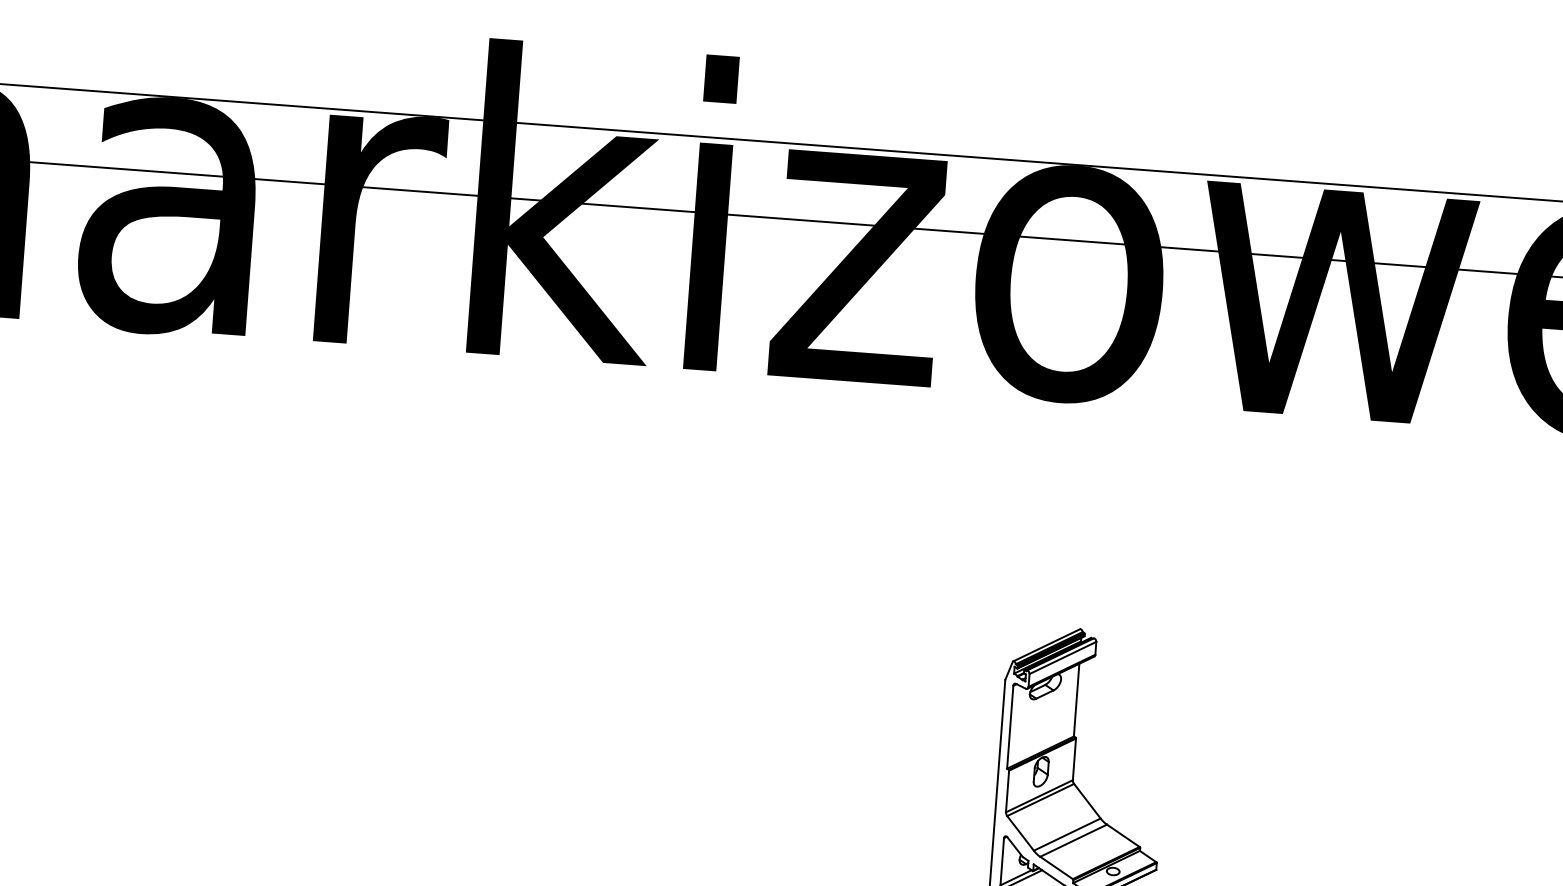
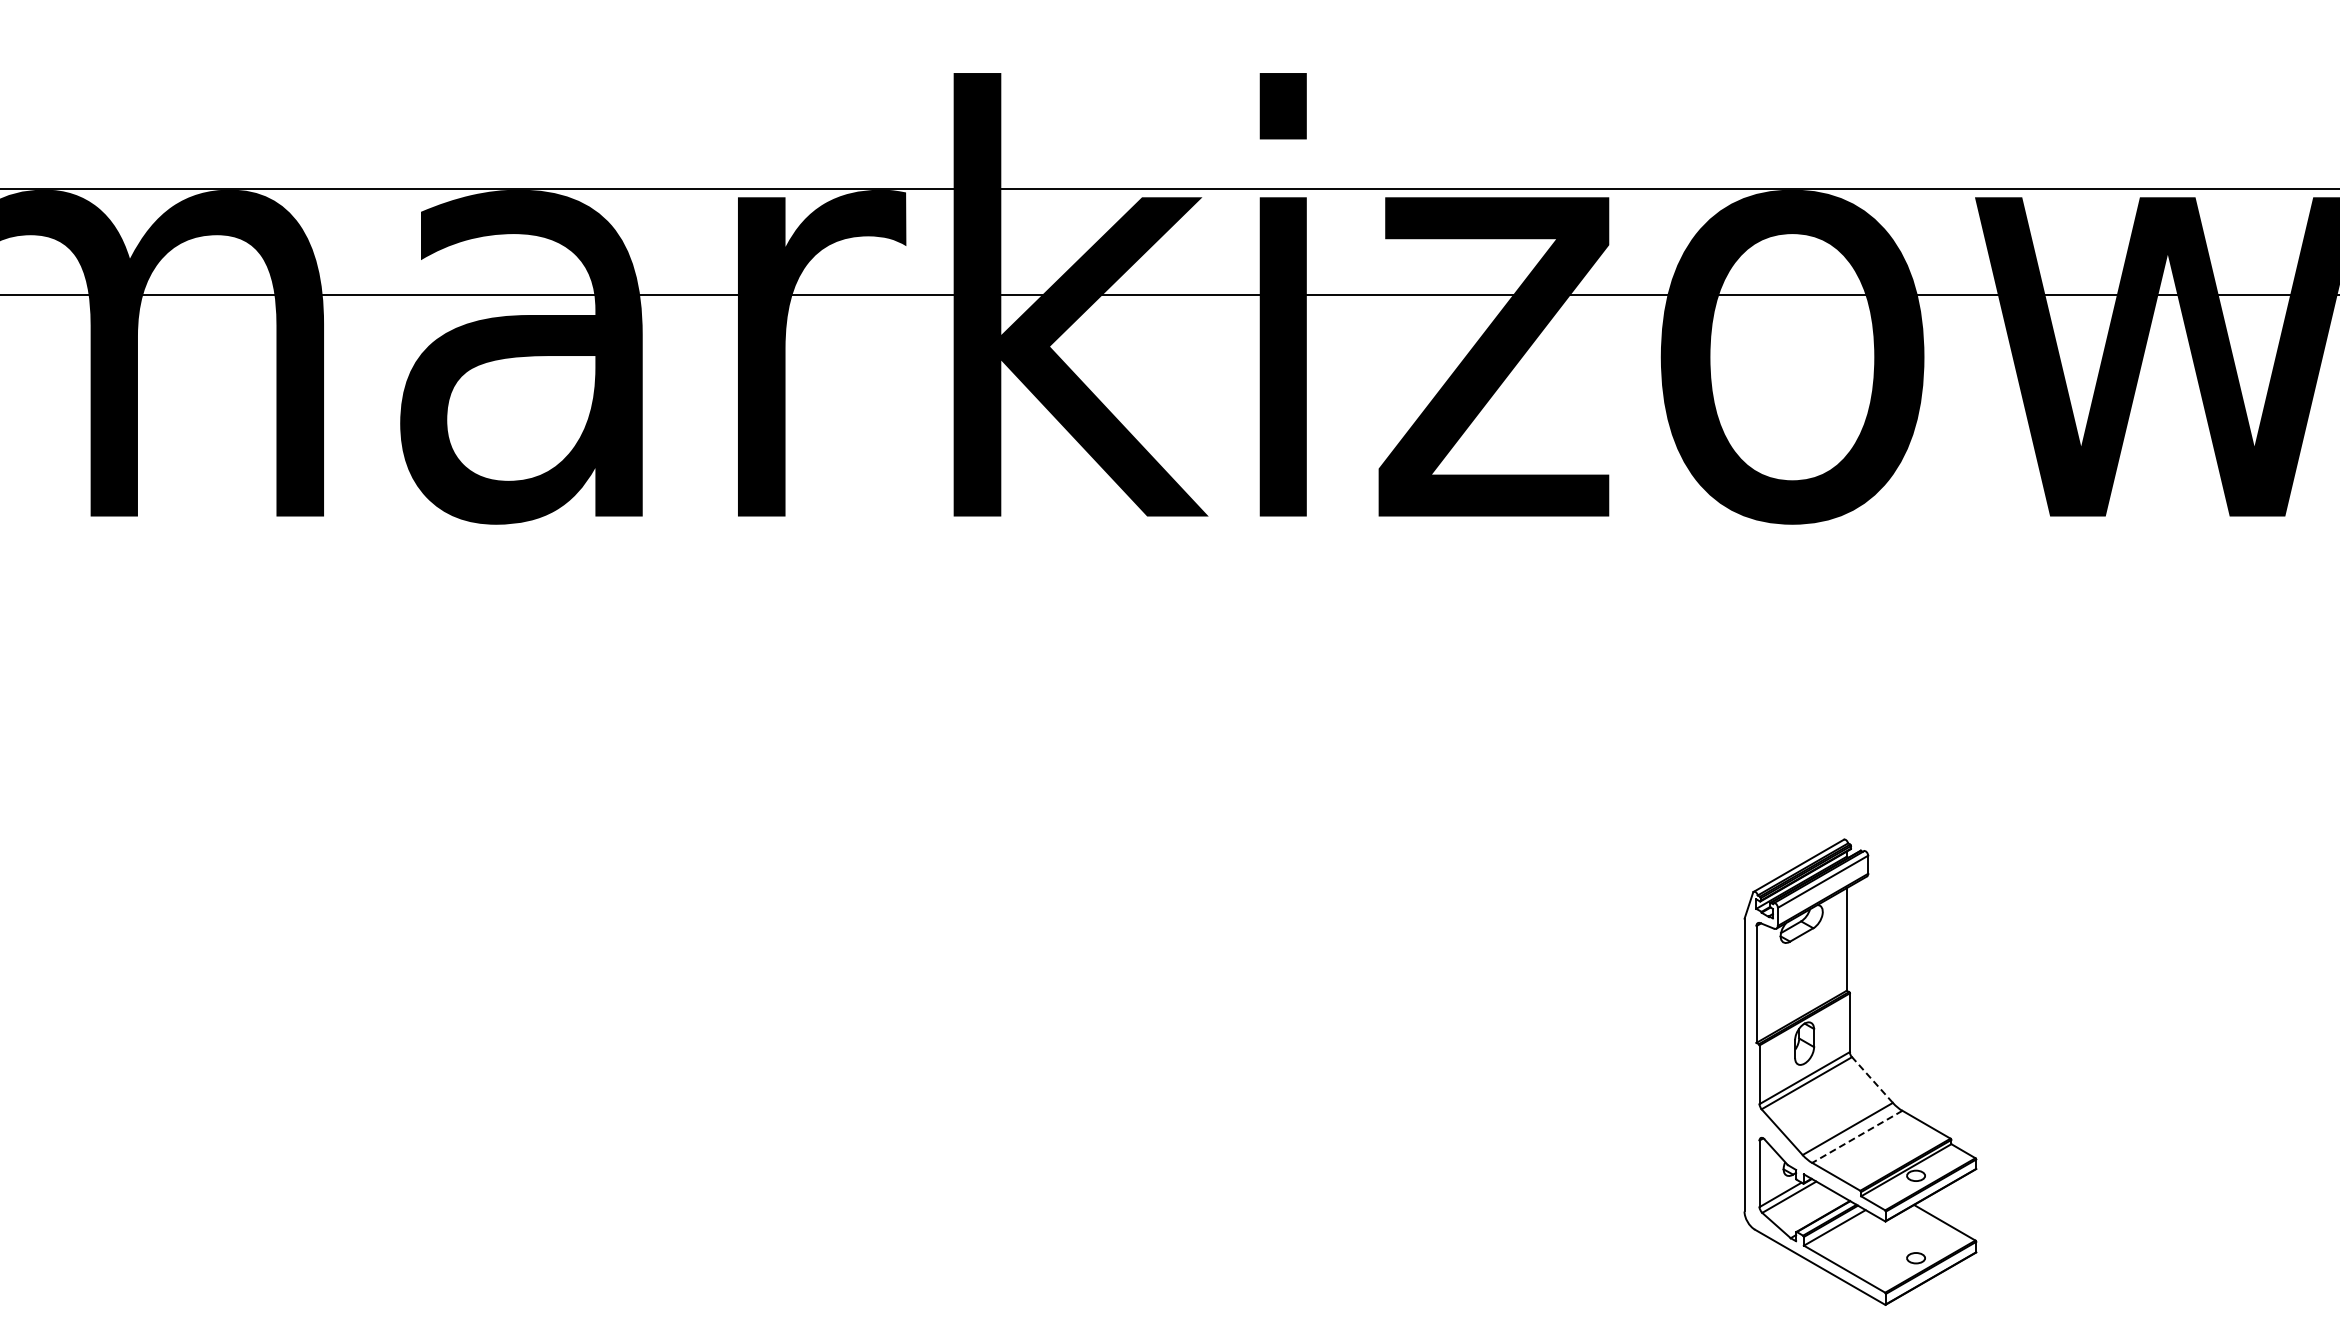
line: (1087, 801) -> (1872, 1080), solid -> dashed
line: (1072, 841) -> (1856, 1137), solid -> dashed

